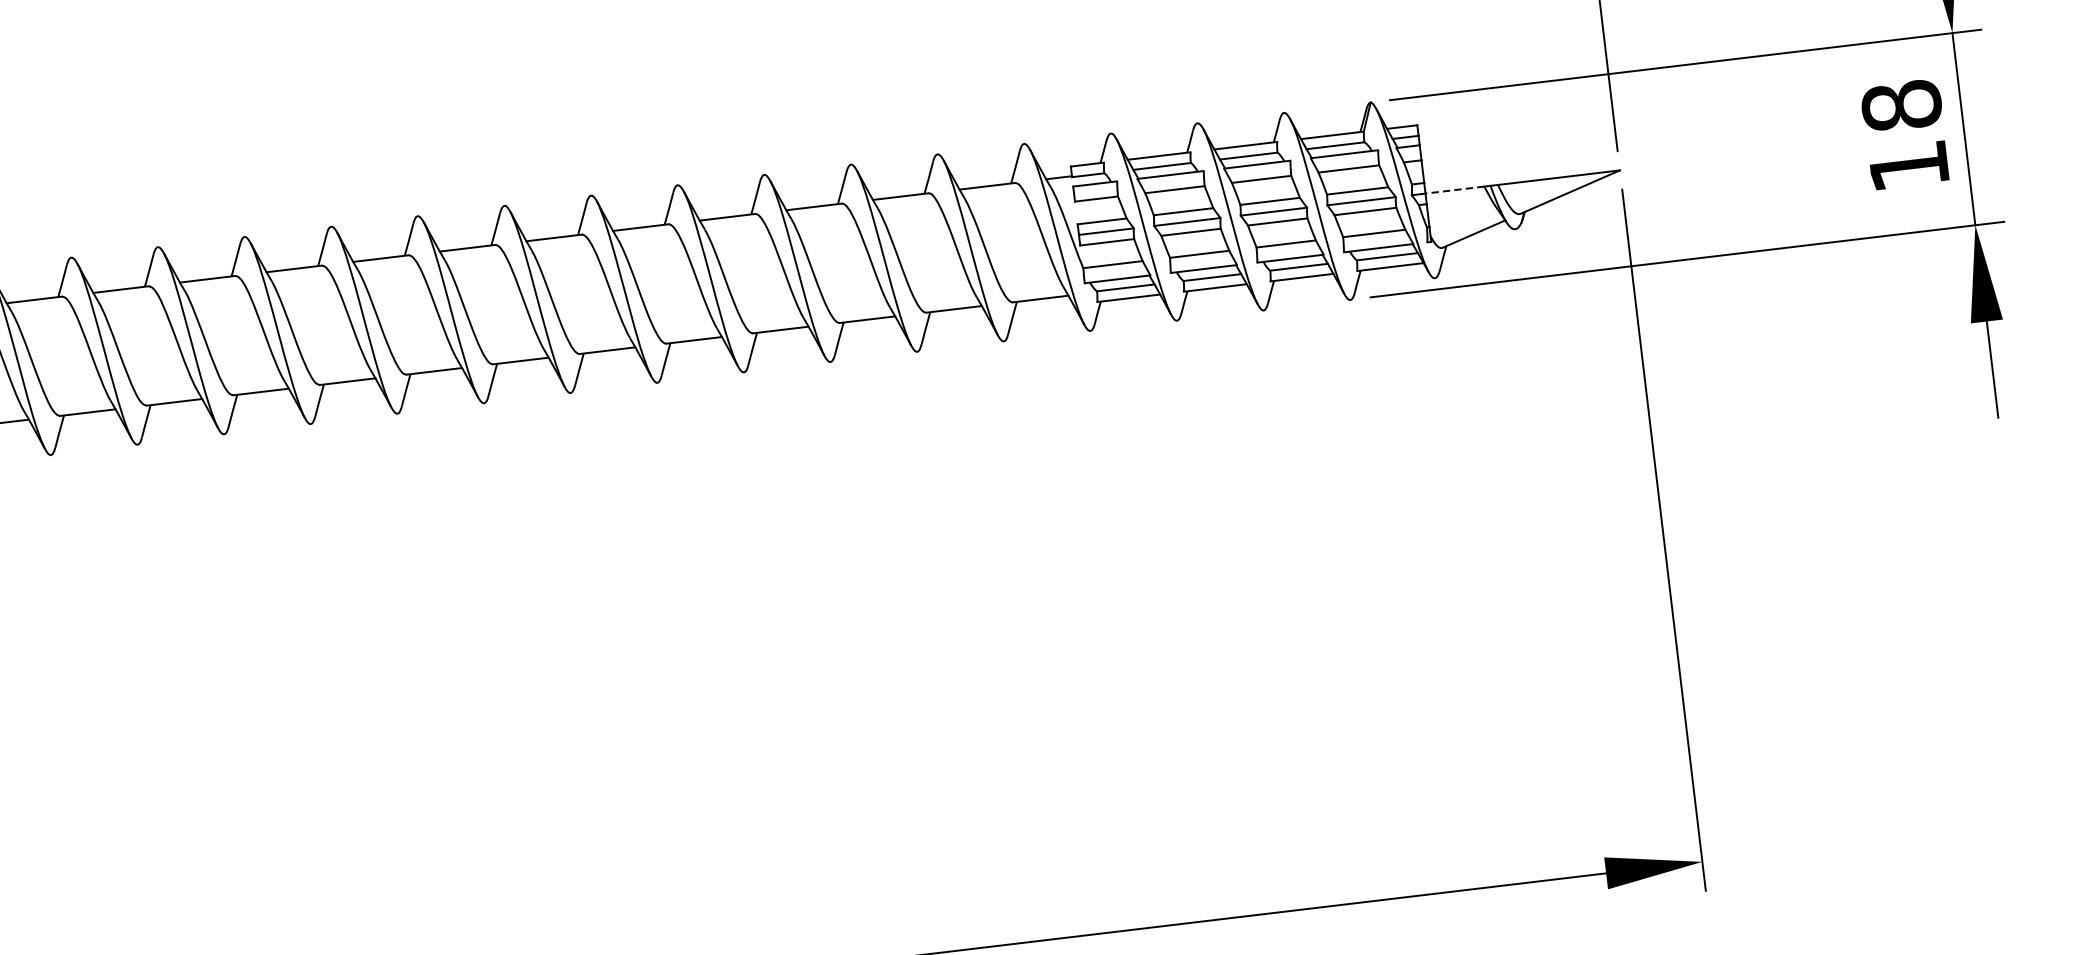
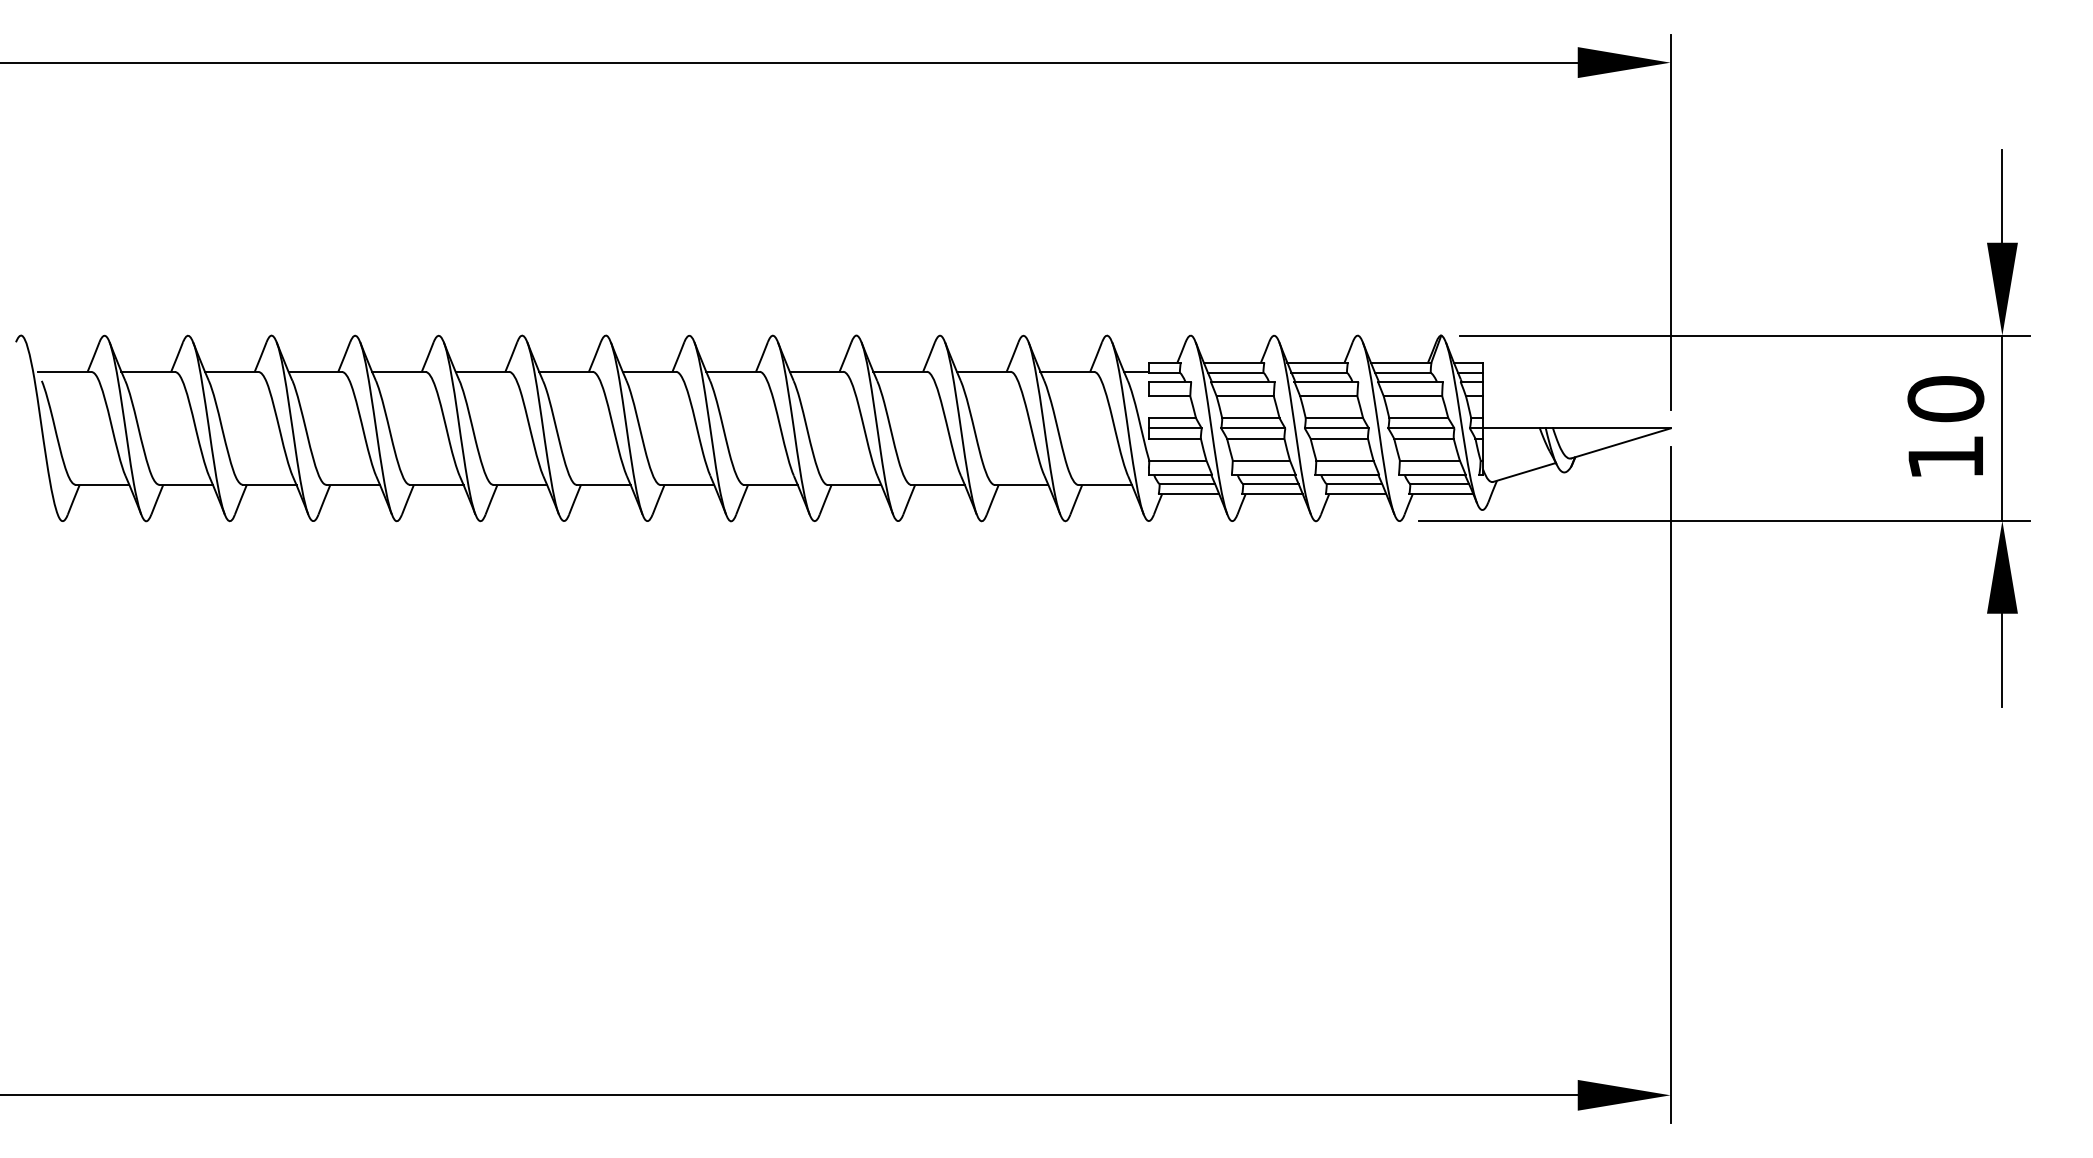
text: (1901, 106) -> (1945, 399), 18 -> 10
line: (1453, 190) -> (1510, 428), dashed -> solid

